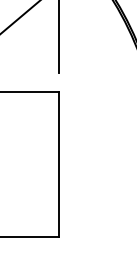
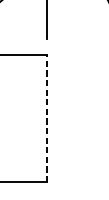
line: (58, 164) -> (47, 118), solid -> dashed

